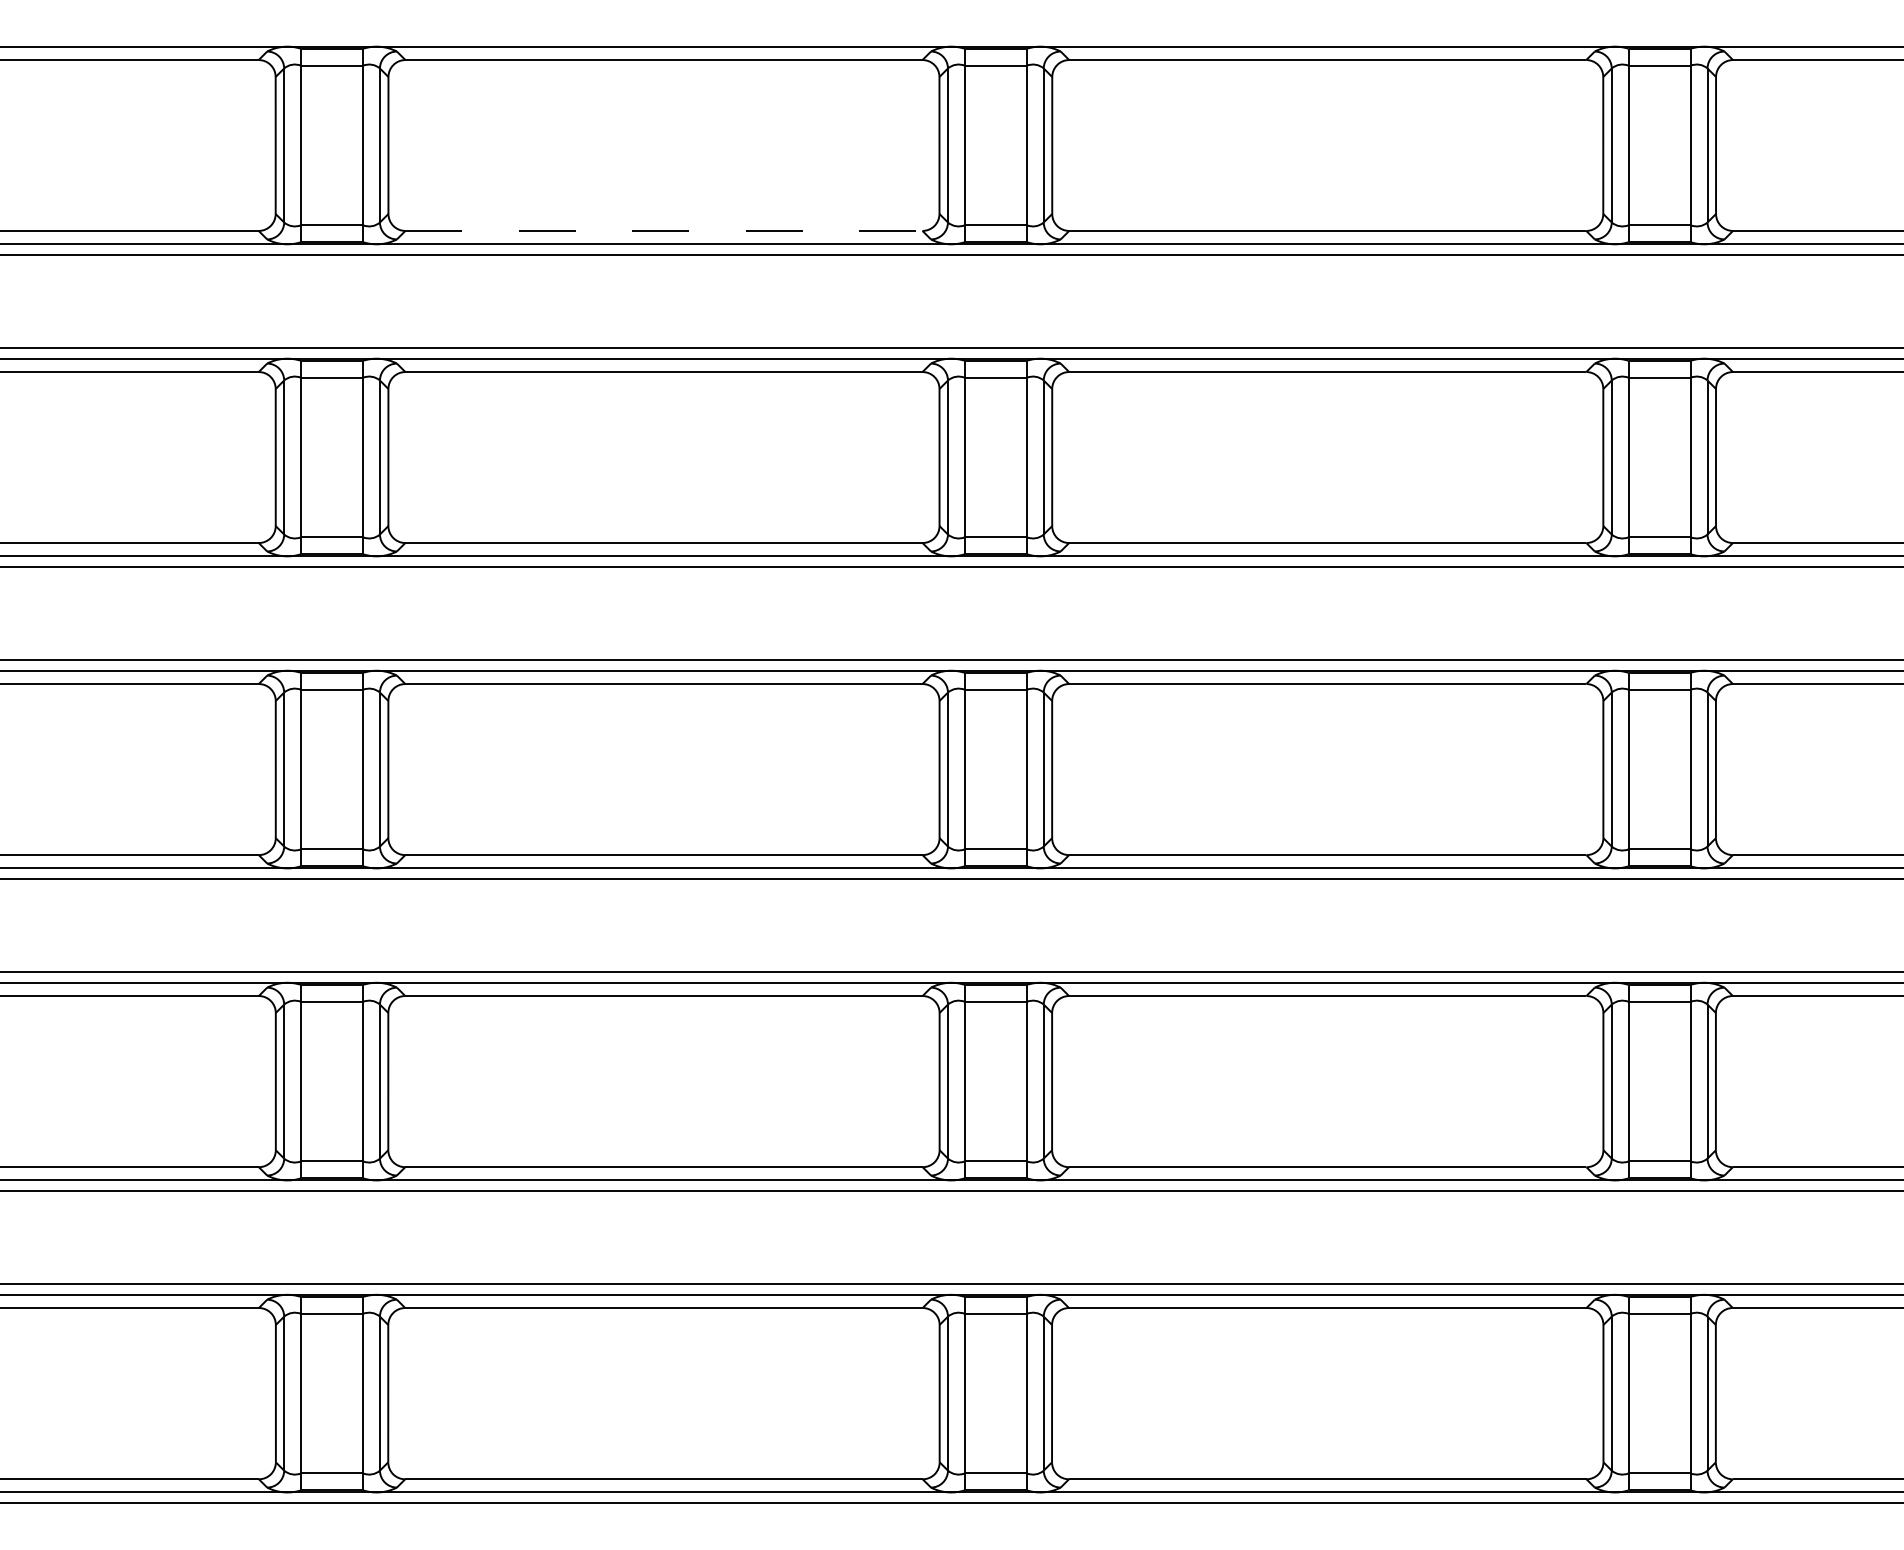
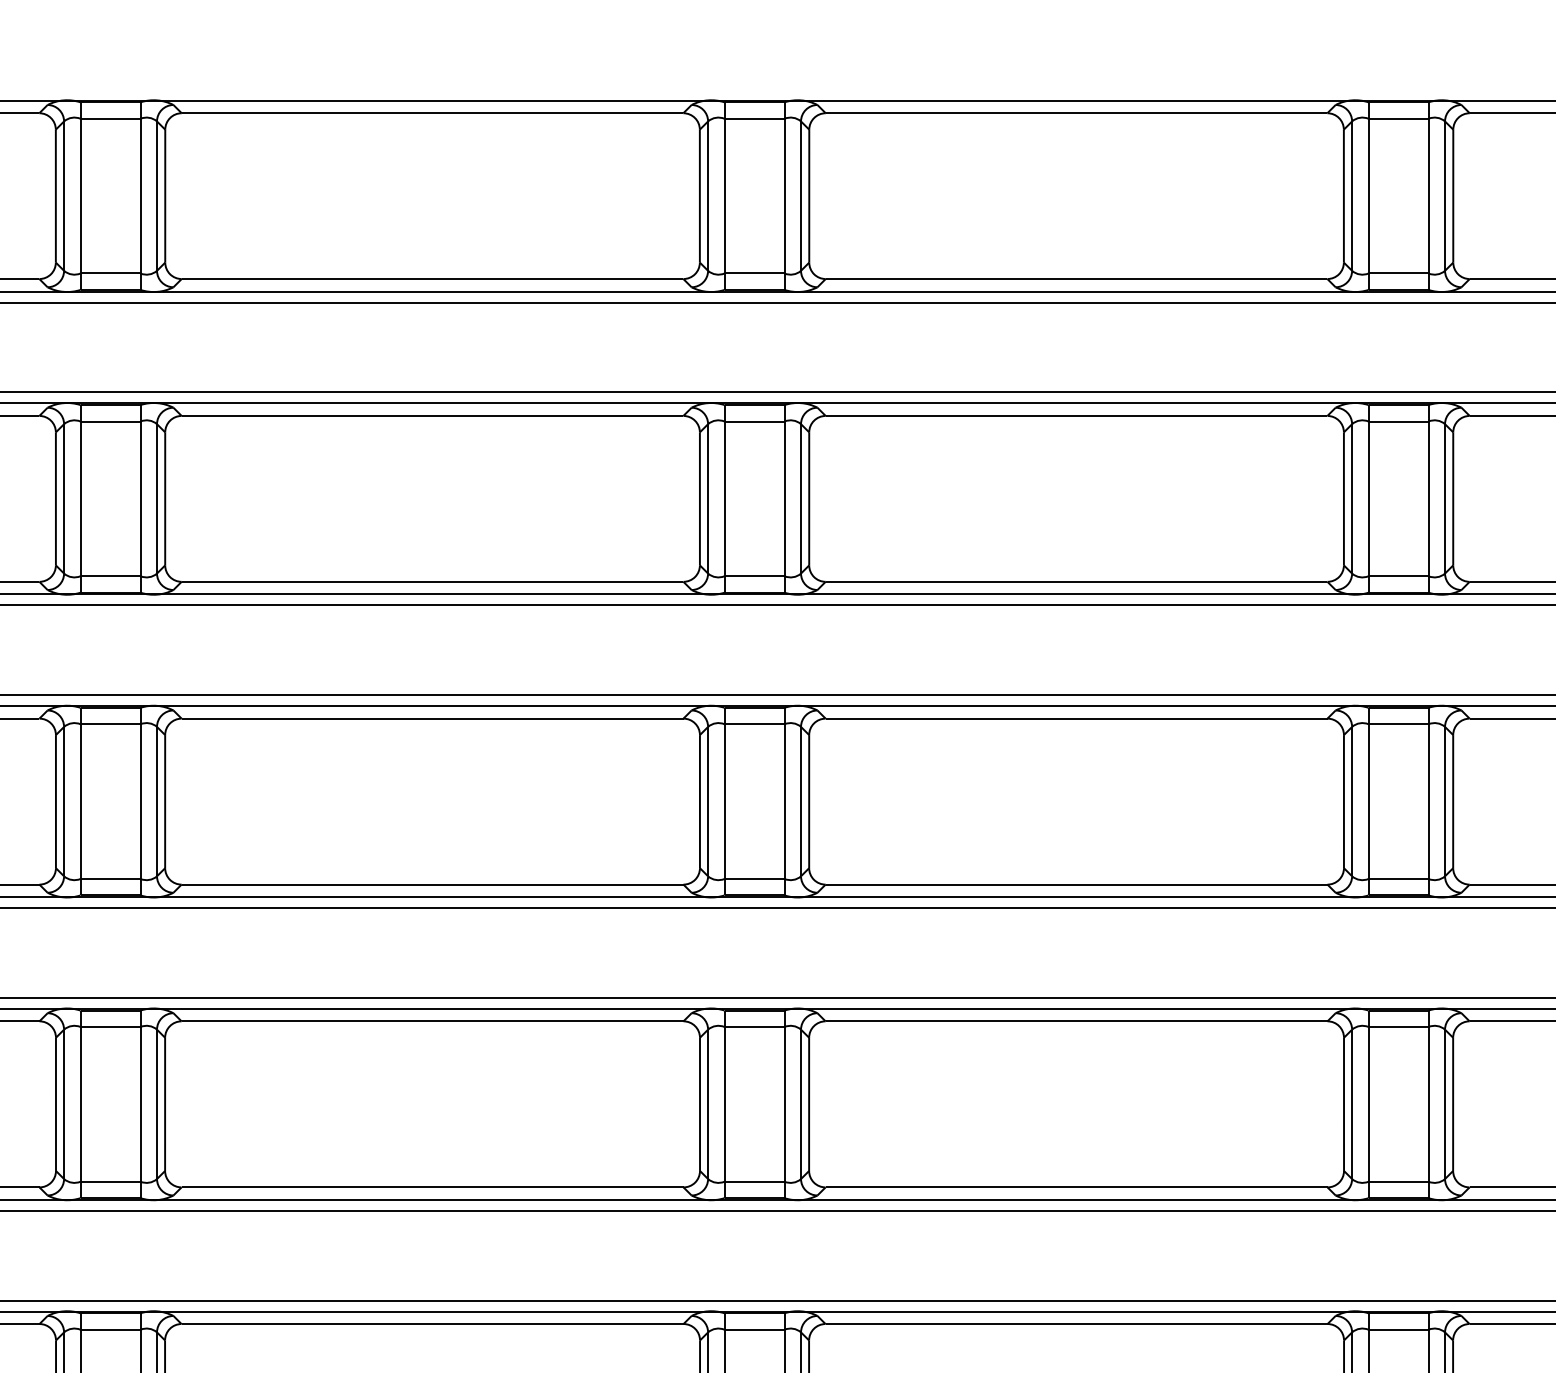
line: (663, 230) -> (432, 278), dashed -> solid

